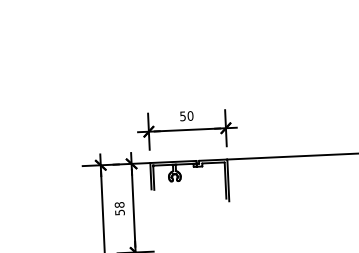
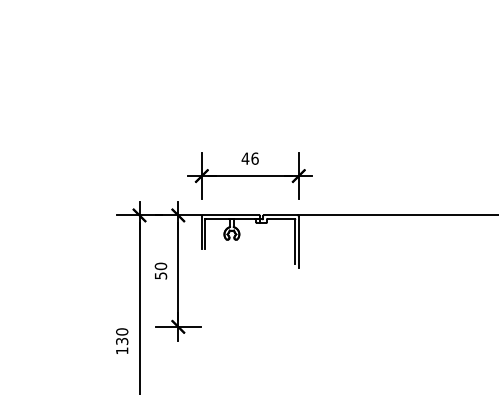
text: (186, 116) -> (249, 158), 50 -> 46
text: (119, 205) -> (160, 266), 58 -> 50

